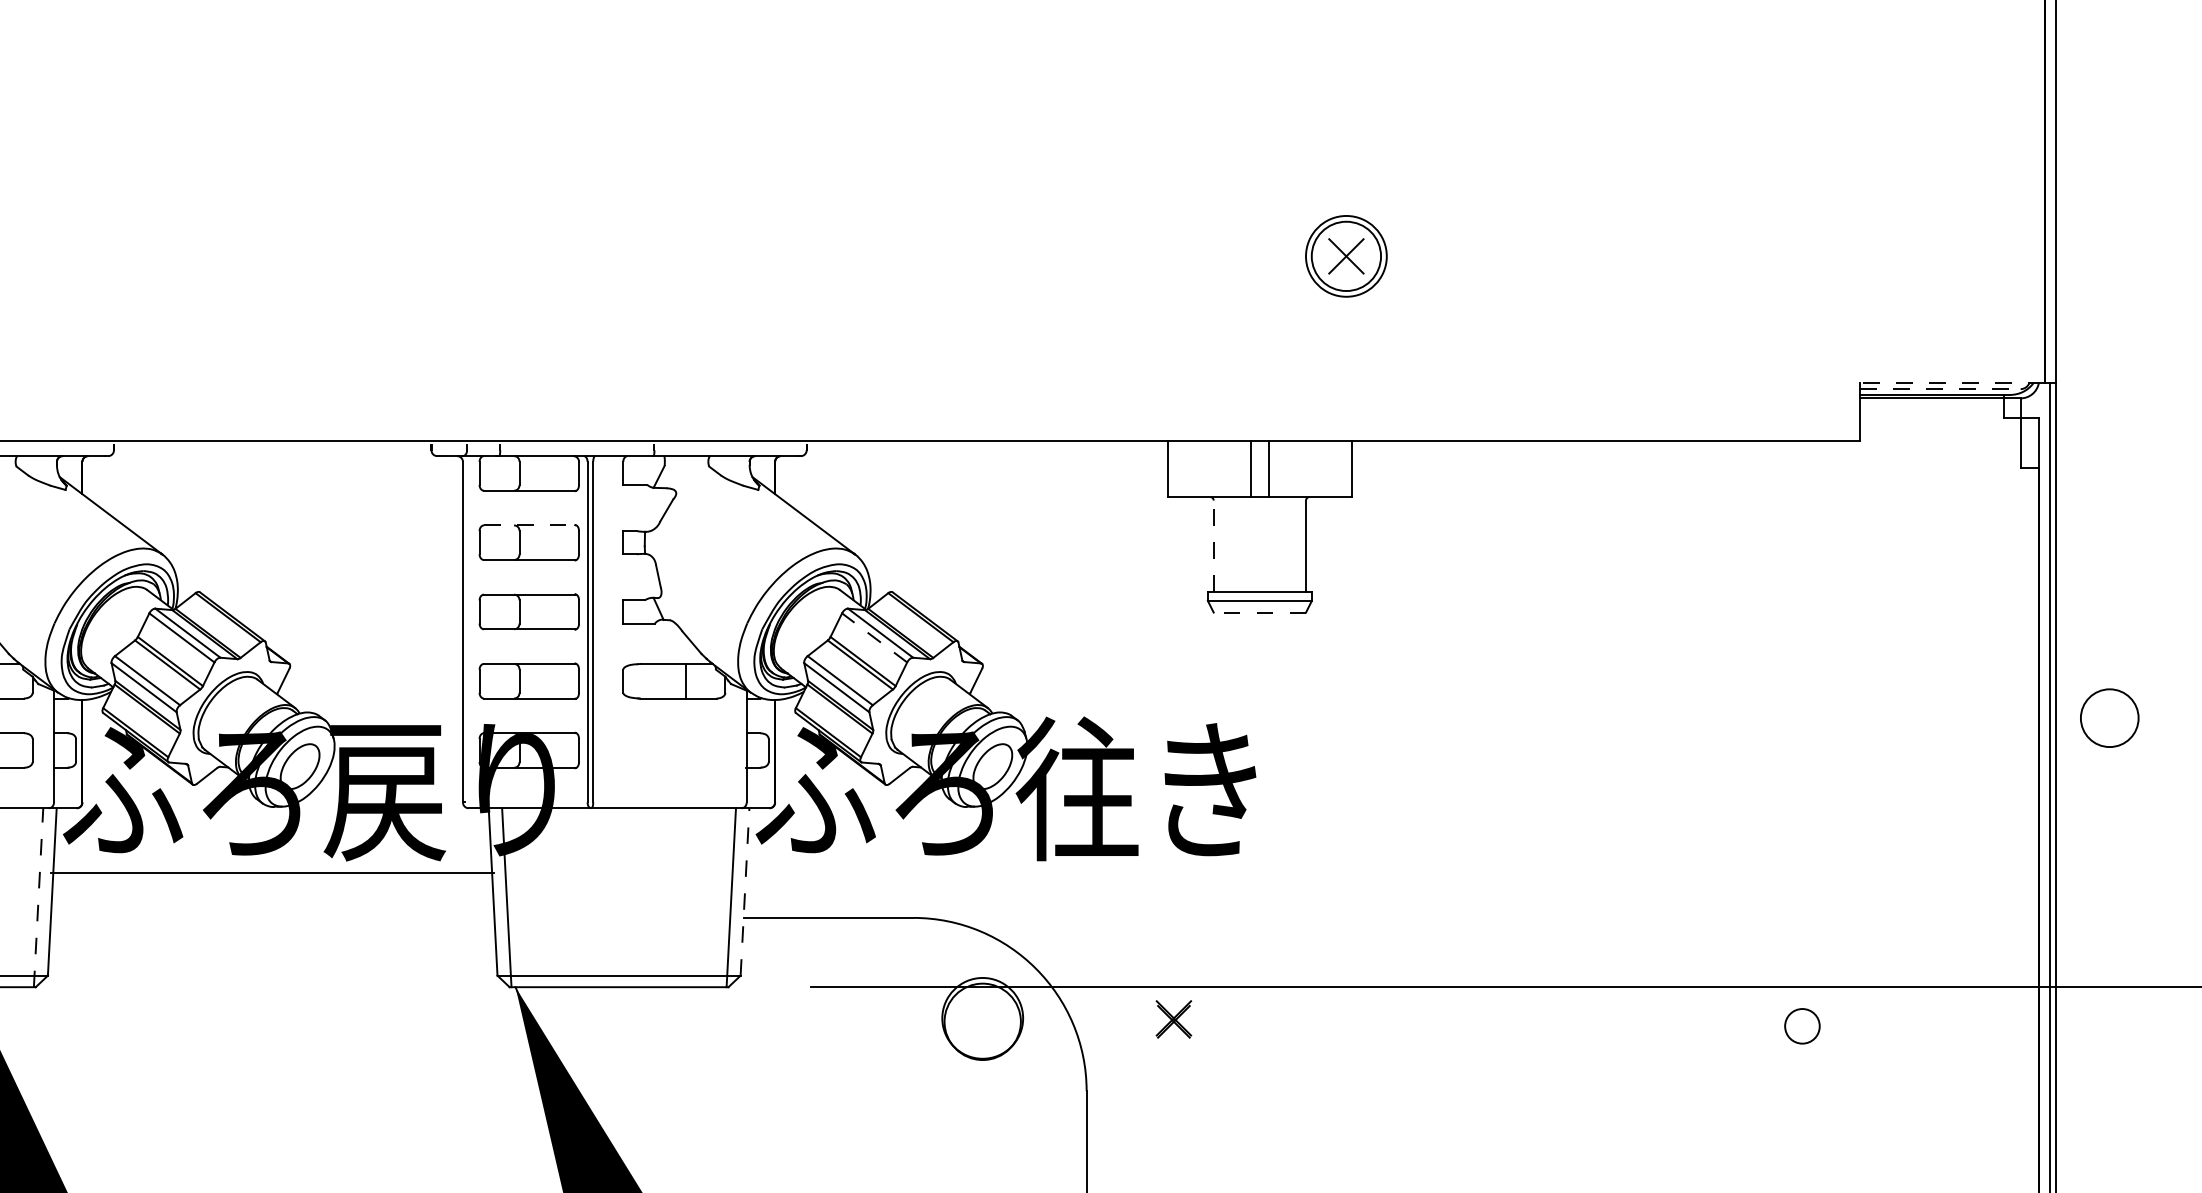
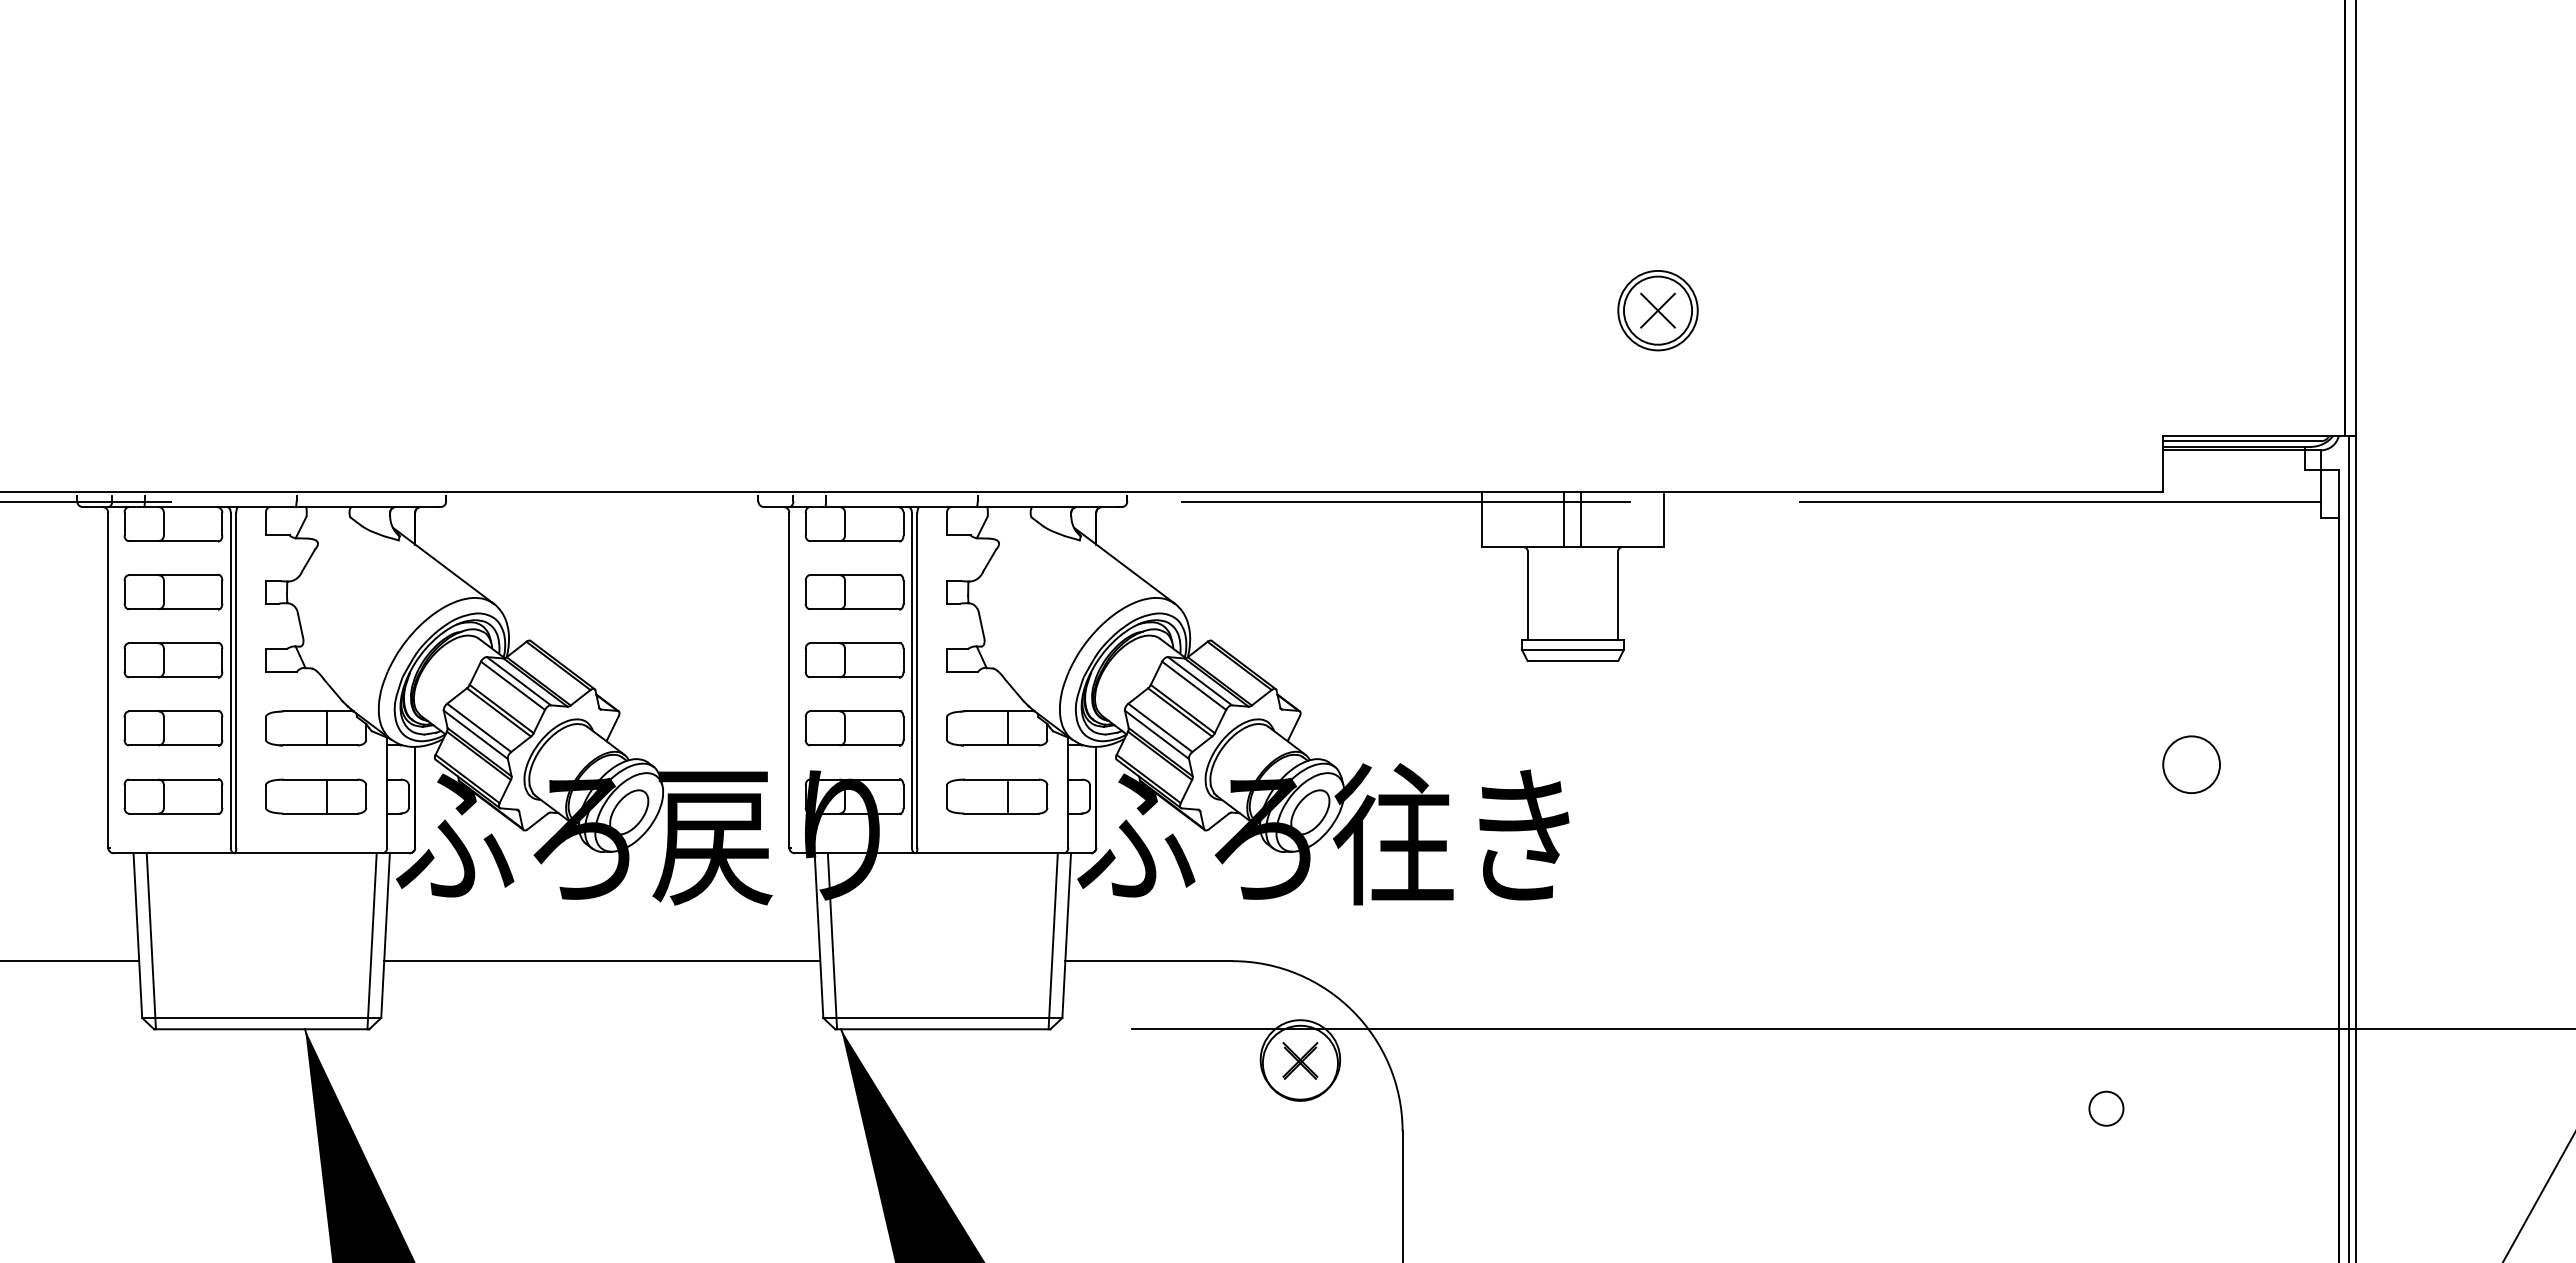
line: (1953, 383) -> (2254, 435), dashed -> solid
line: (1940, 389) -> (2242, 441), dashed -> solid
line: (1089, 450) -> (1405, 501), added
line: (1755, 450) -> (2060, 501), added
line: (530, 525) -> (855, 575), dashed -> solid
line: (1213, 546) -> (1527, 595), dashed -> solid
line: (1259, 612) -> (1572, 660), dashed -> solid
line: (873, 637) -> (1193, 685), dashed -> solid
circle: (2109, 717) -> (2191, 764), moved
part: (674, 750) -> (997, 796), added
line: (272, 873) -> (602, 961), moved
line: (744, 891) -> (1066, 935), dashed -> solid
line: (39, 896) -> (372, 940), dashed -> solid
part: (1173, 1018) -> (1300, 1060), moved
circle: (1802, 1026) -> (2106, 1108), moved

